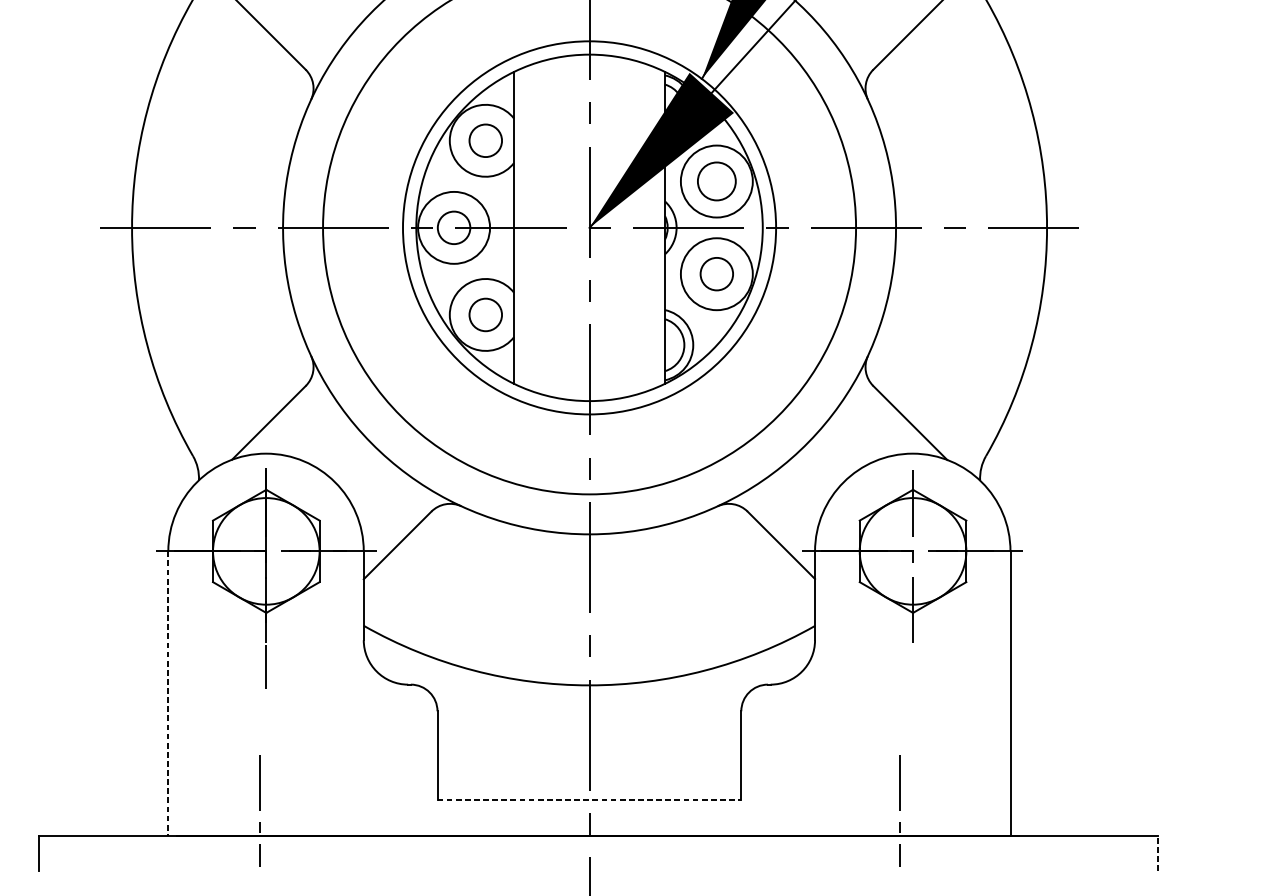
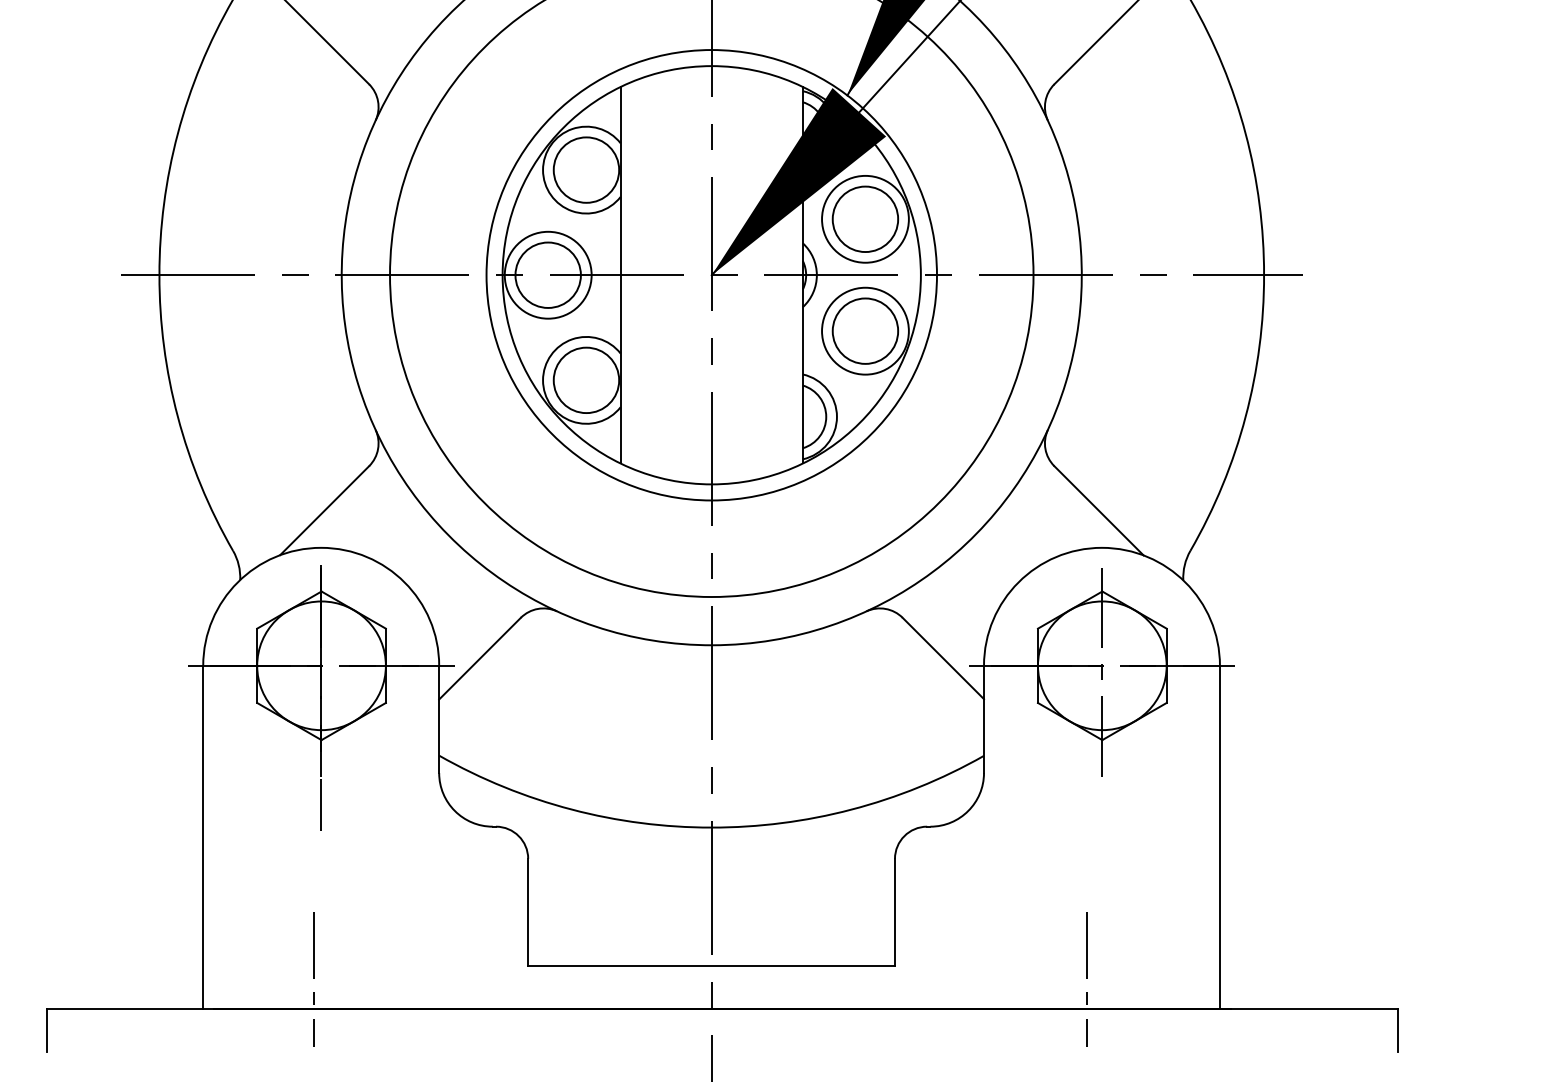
circle: (485, 140) -> (586, 169), size x1.67
circle: (716, 180) -> (865, 218), size x1.43
circle: (453, 227) -> (547, 274), size x1.67
circle: (716, 273) -> (865, 330), size x1.67
circle: (485, 315) -> (586, 380), size x1.67
line: (168, 693) -> (203, 837), dashed -> solid
line: (590, 800) -> (712, 966), dashed -> solid
line: (1157, 852) -> (1397, 1029), dashed -> solid

